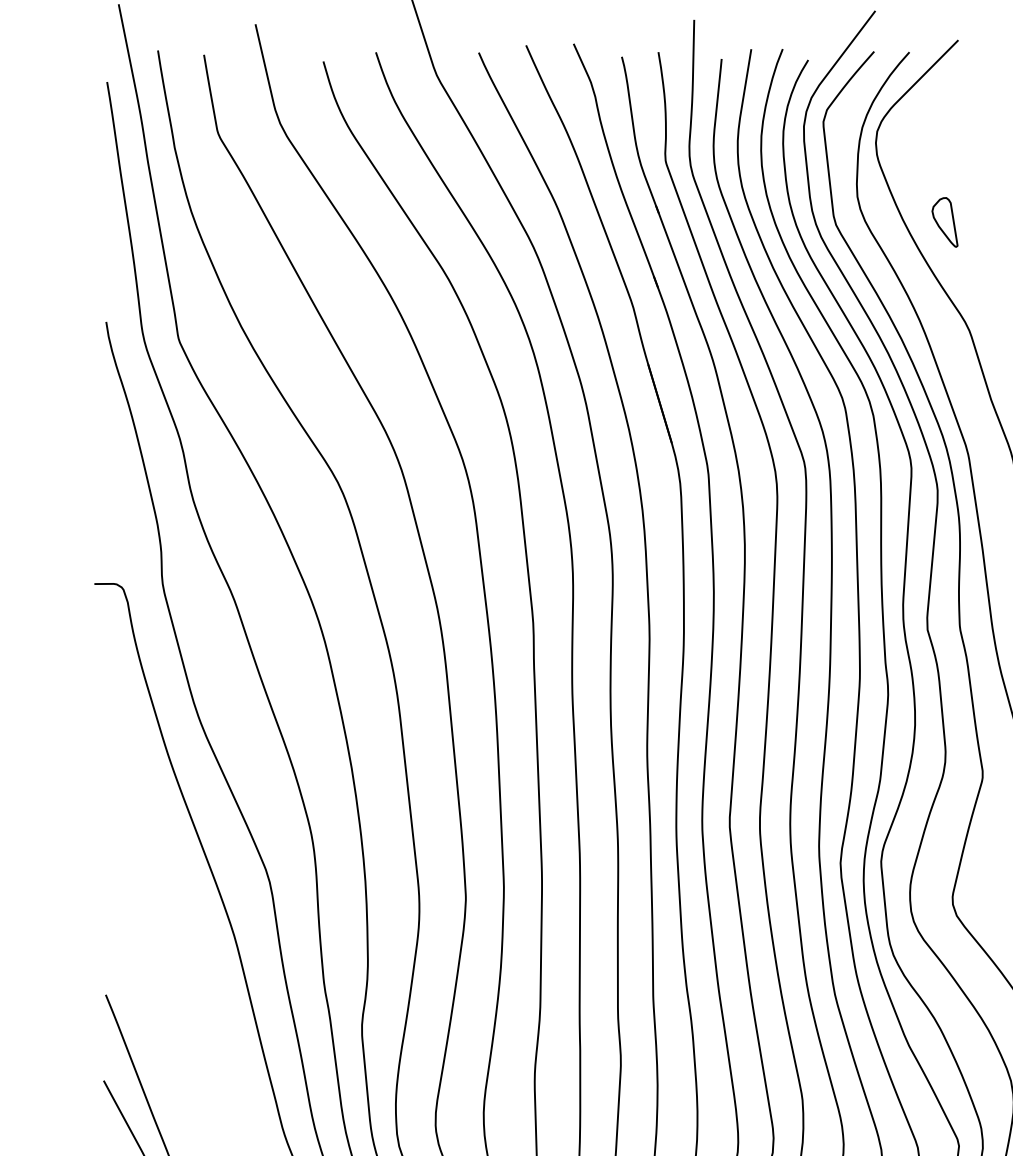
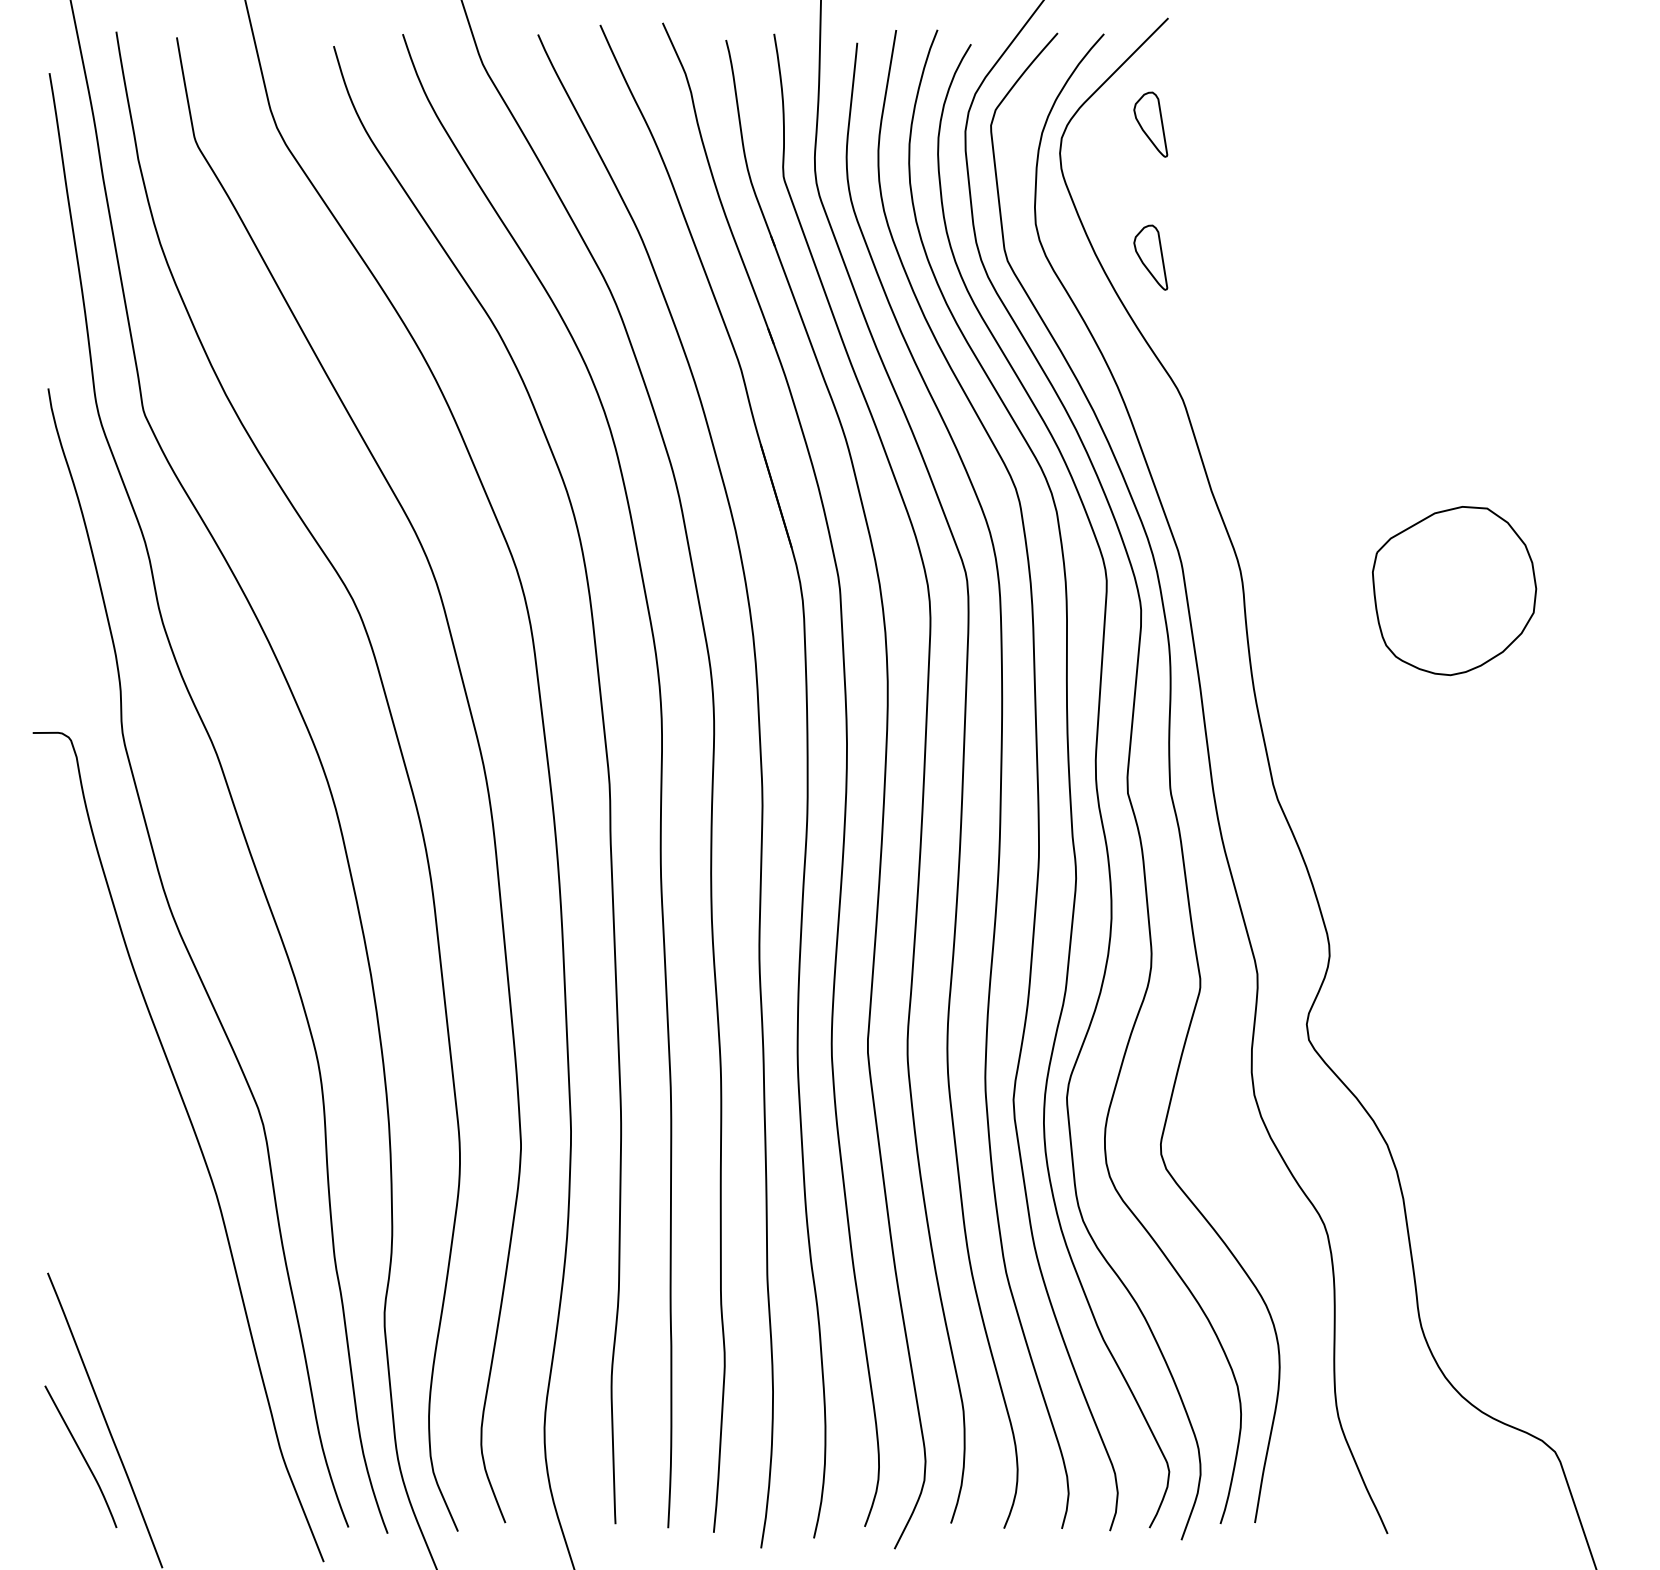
part: (944, 121) -> (1150, 124), added

